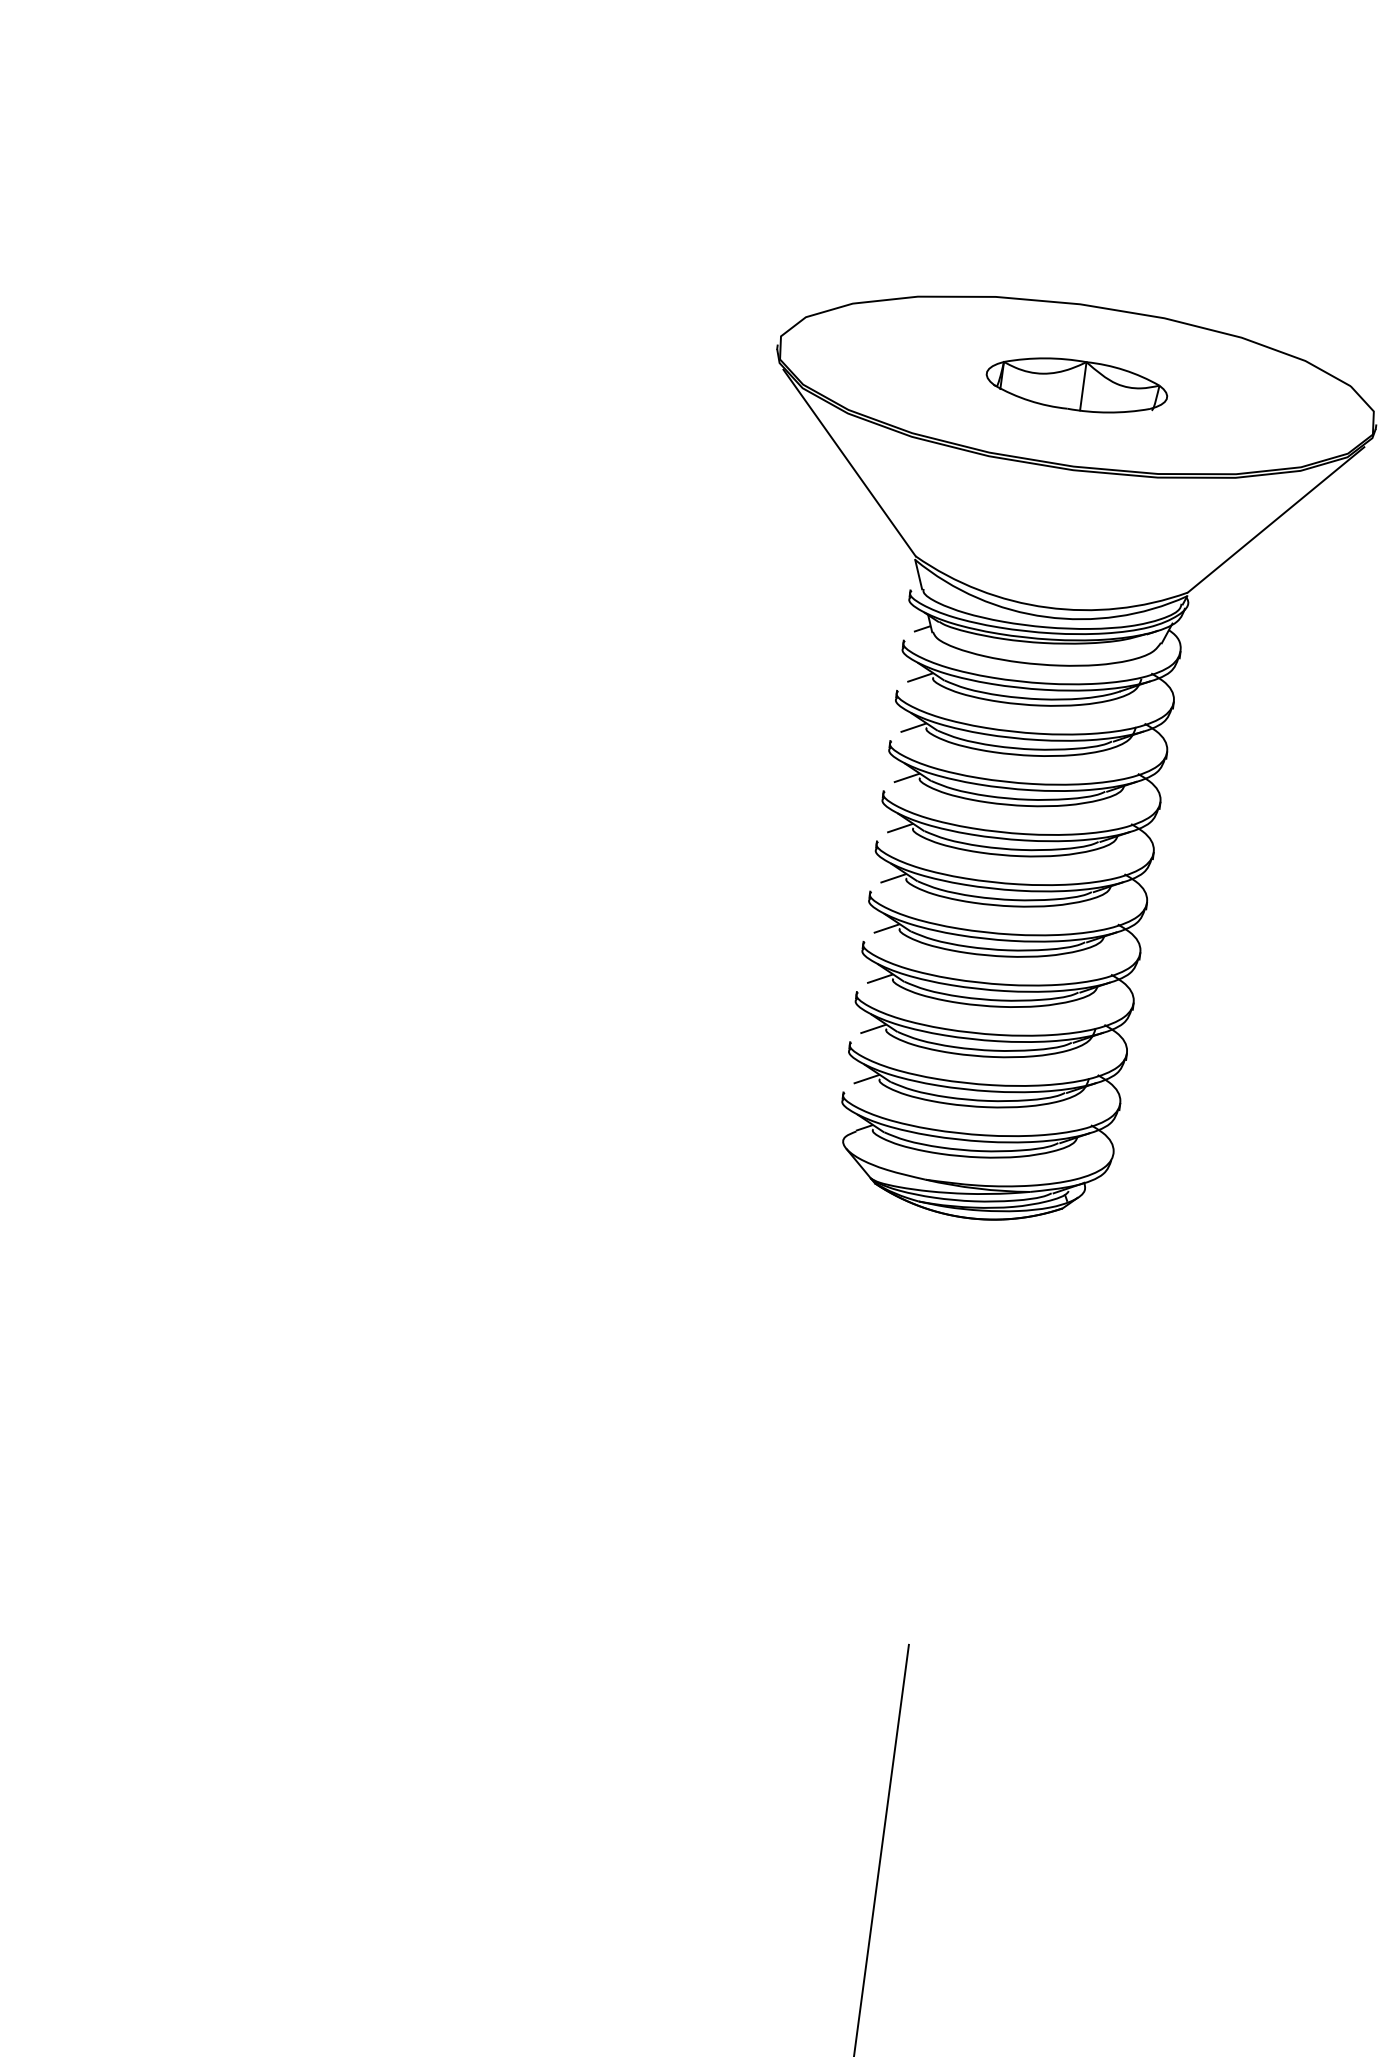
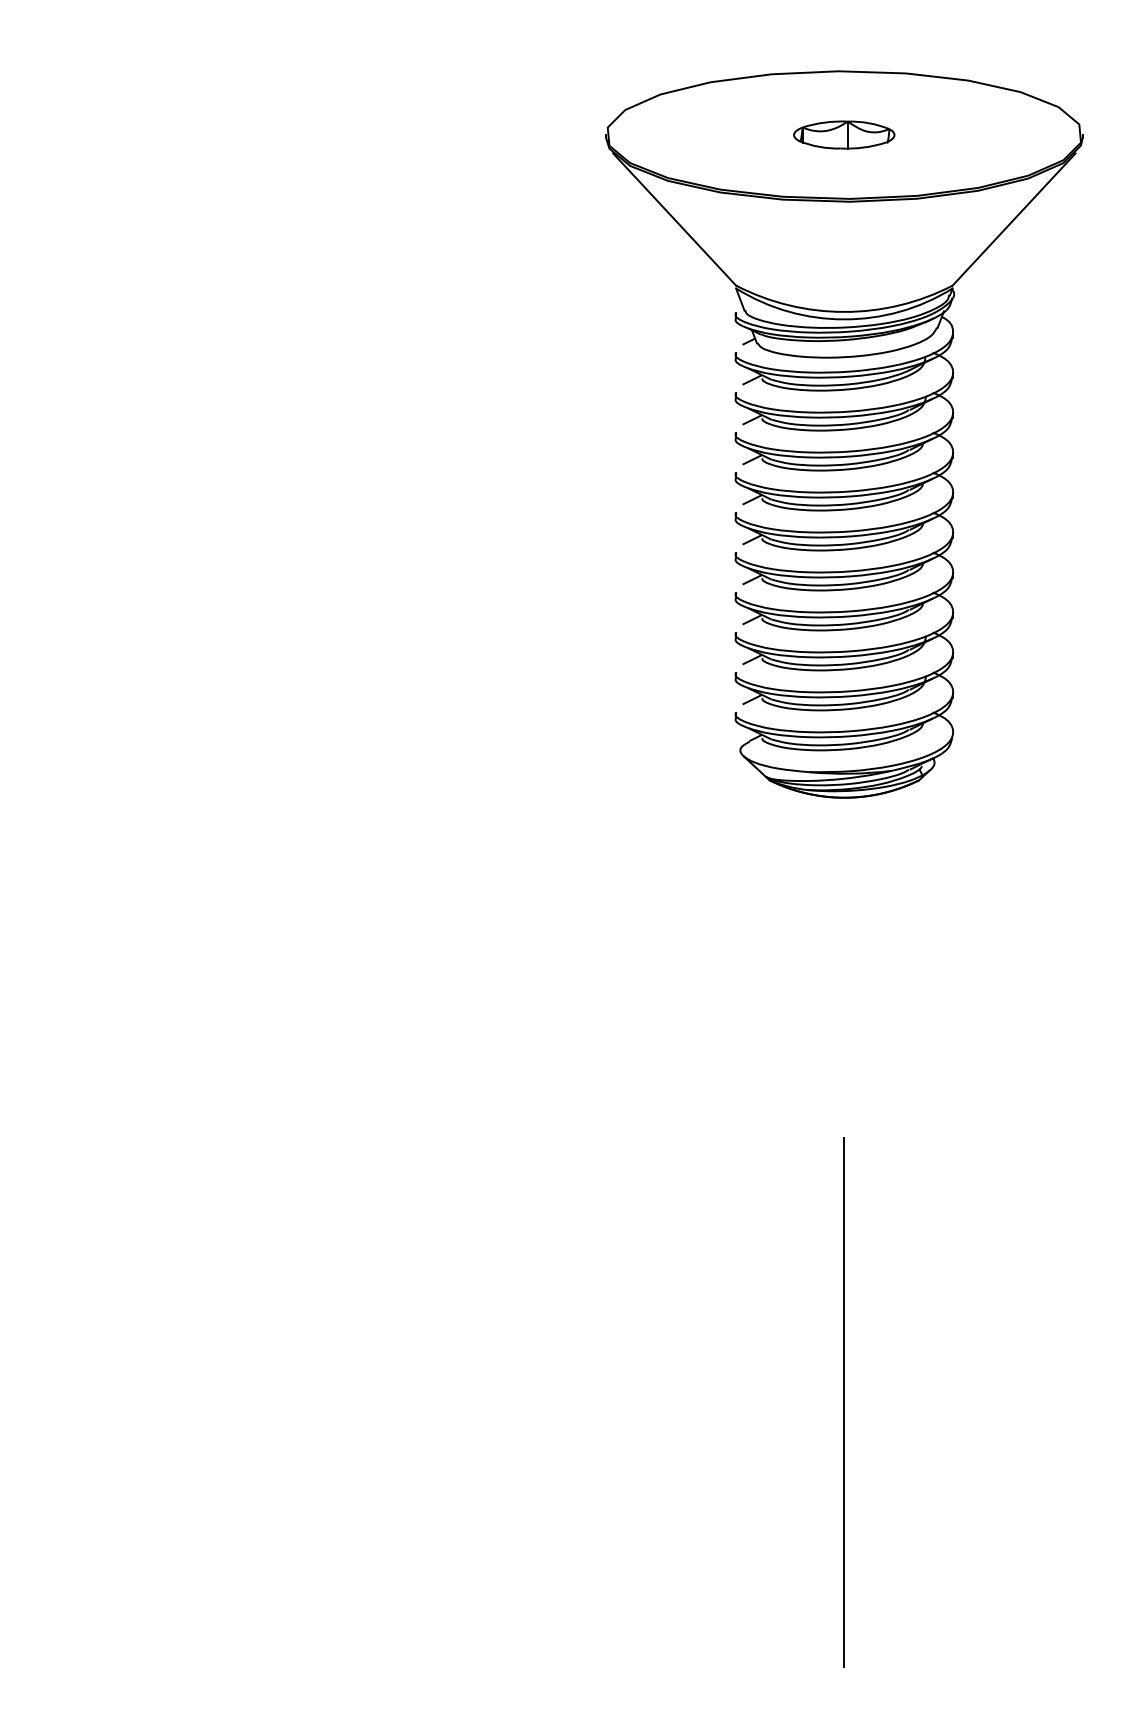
part: (1075, 384) -> (843, 134), size x0.7

